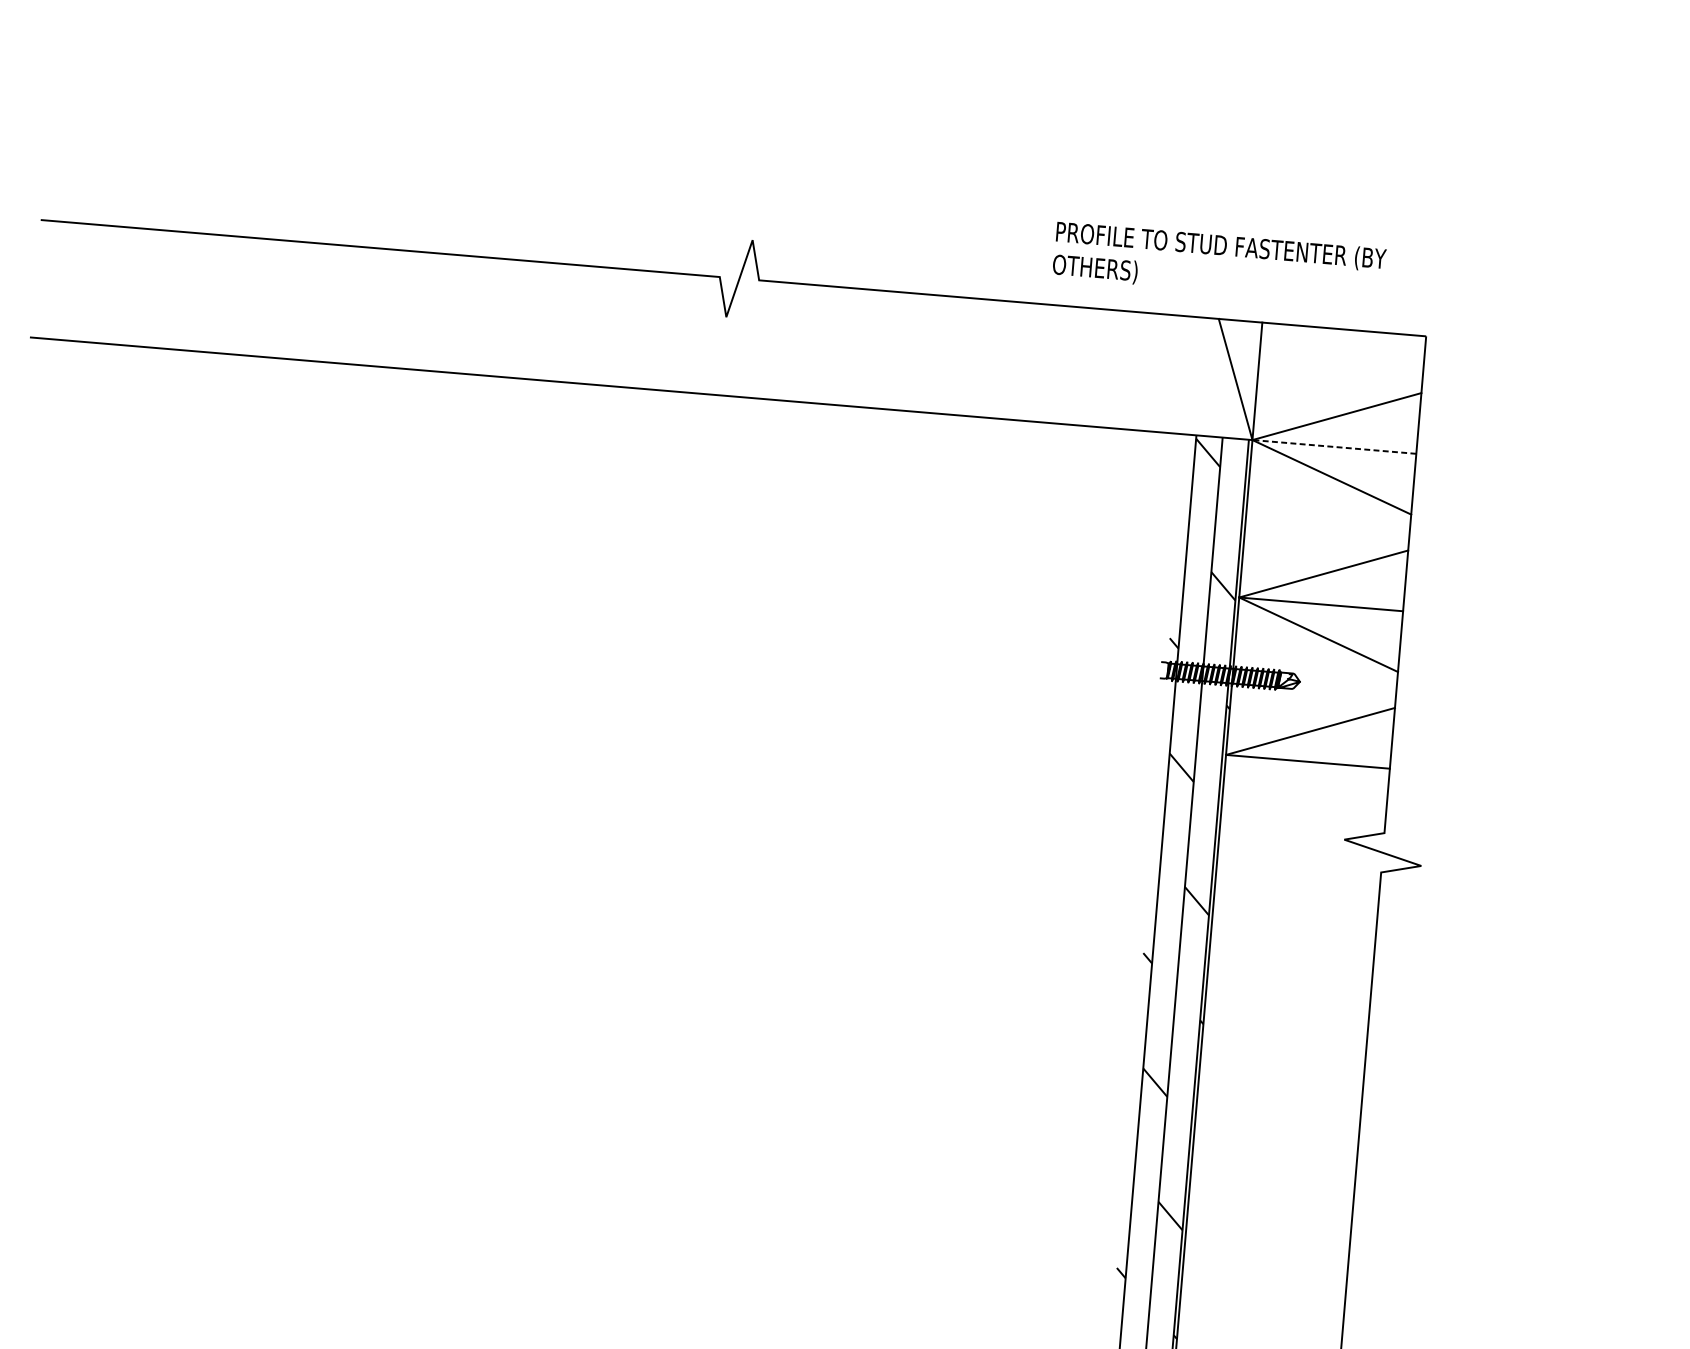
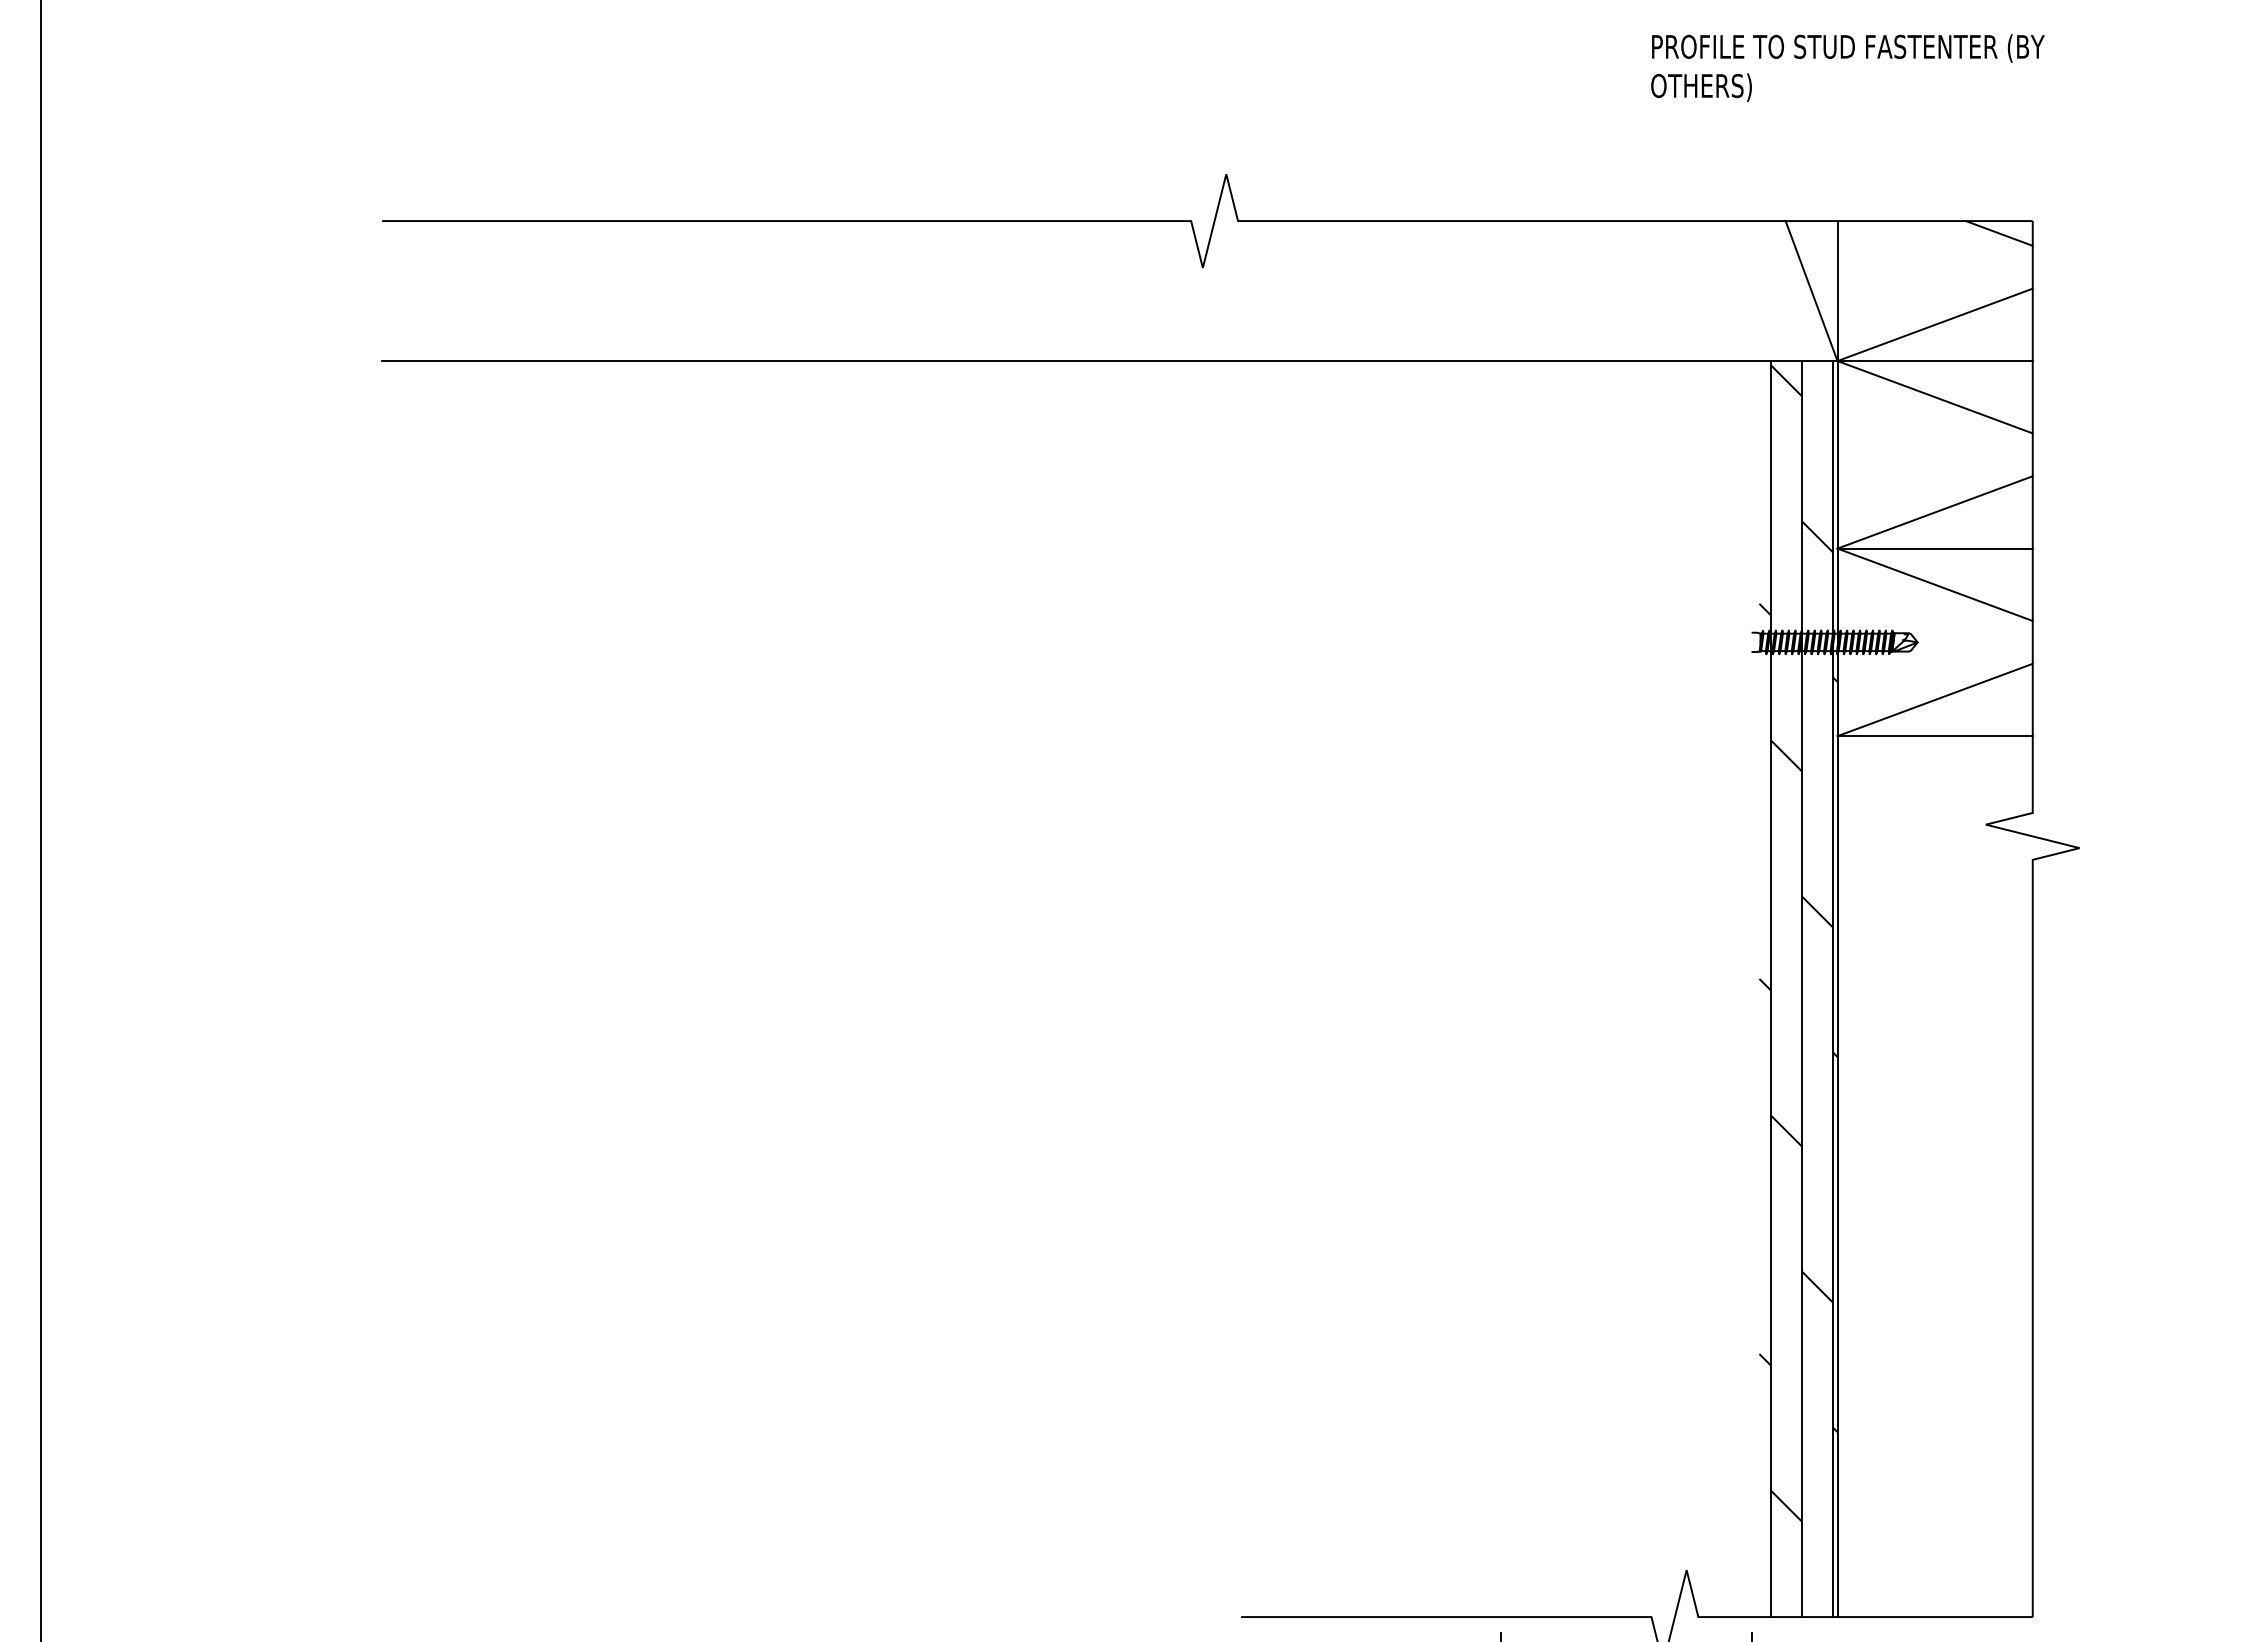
text: (1219, 262) -> (1847, 67), moved
line: (1396, 344) -> (1998, 233), added
line: (1334, 447) -> (1935, 361), dashed -> solid

